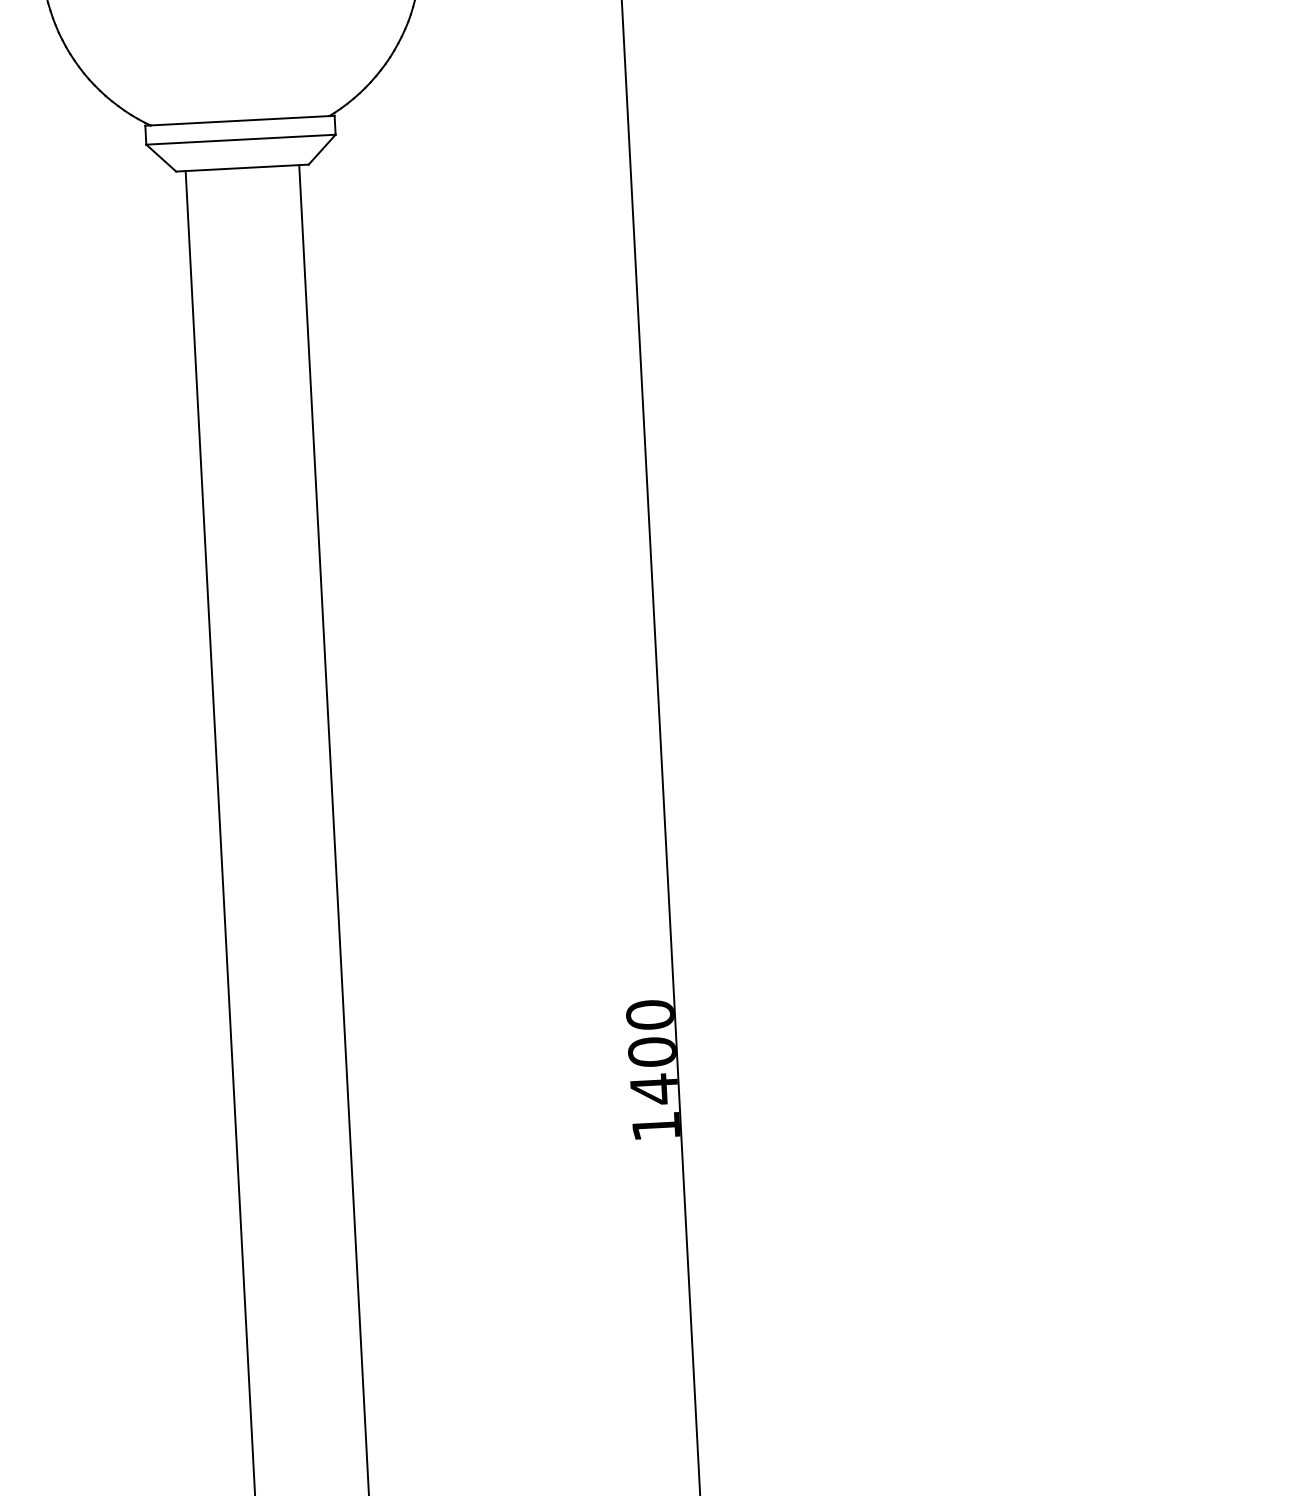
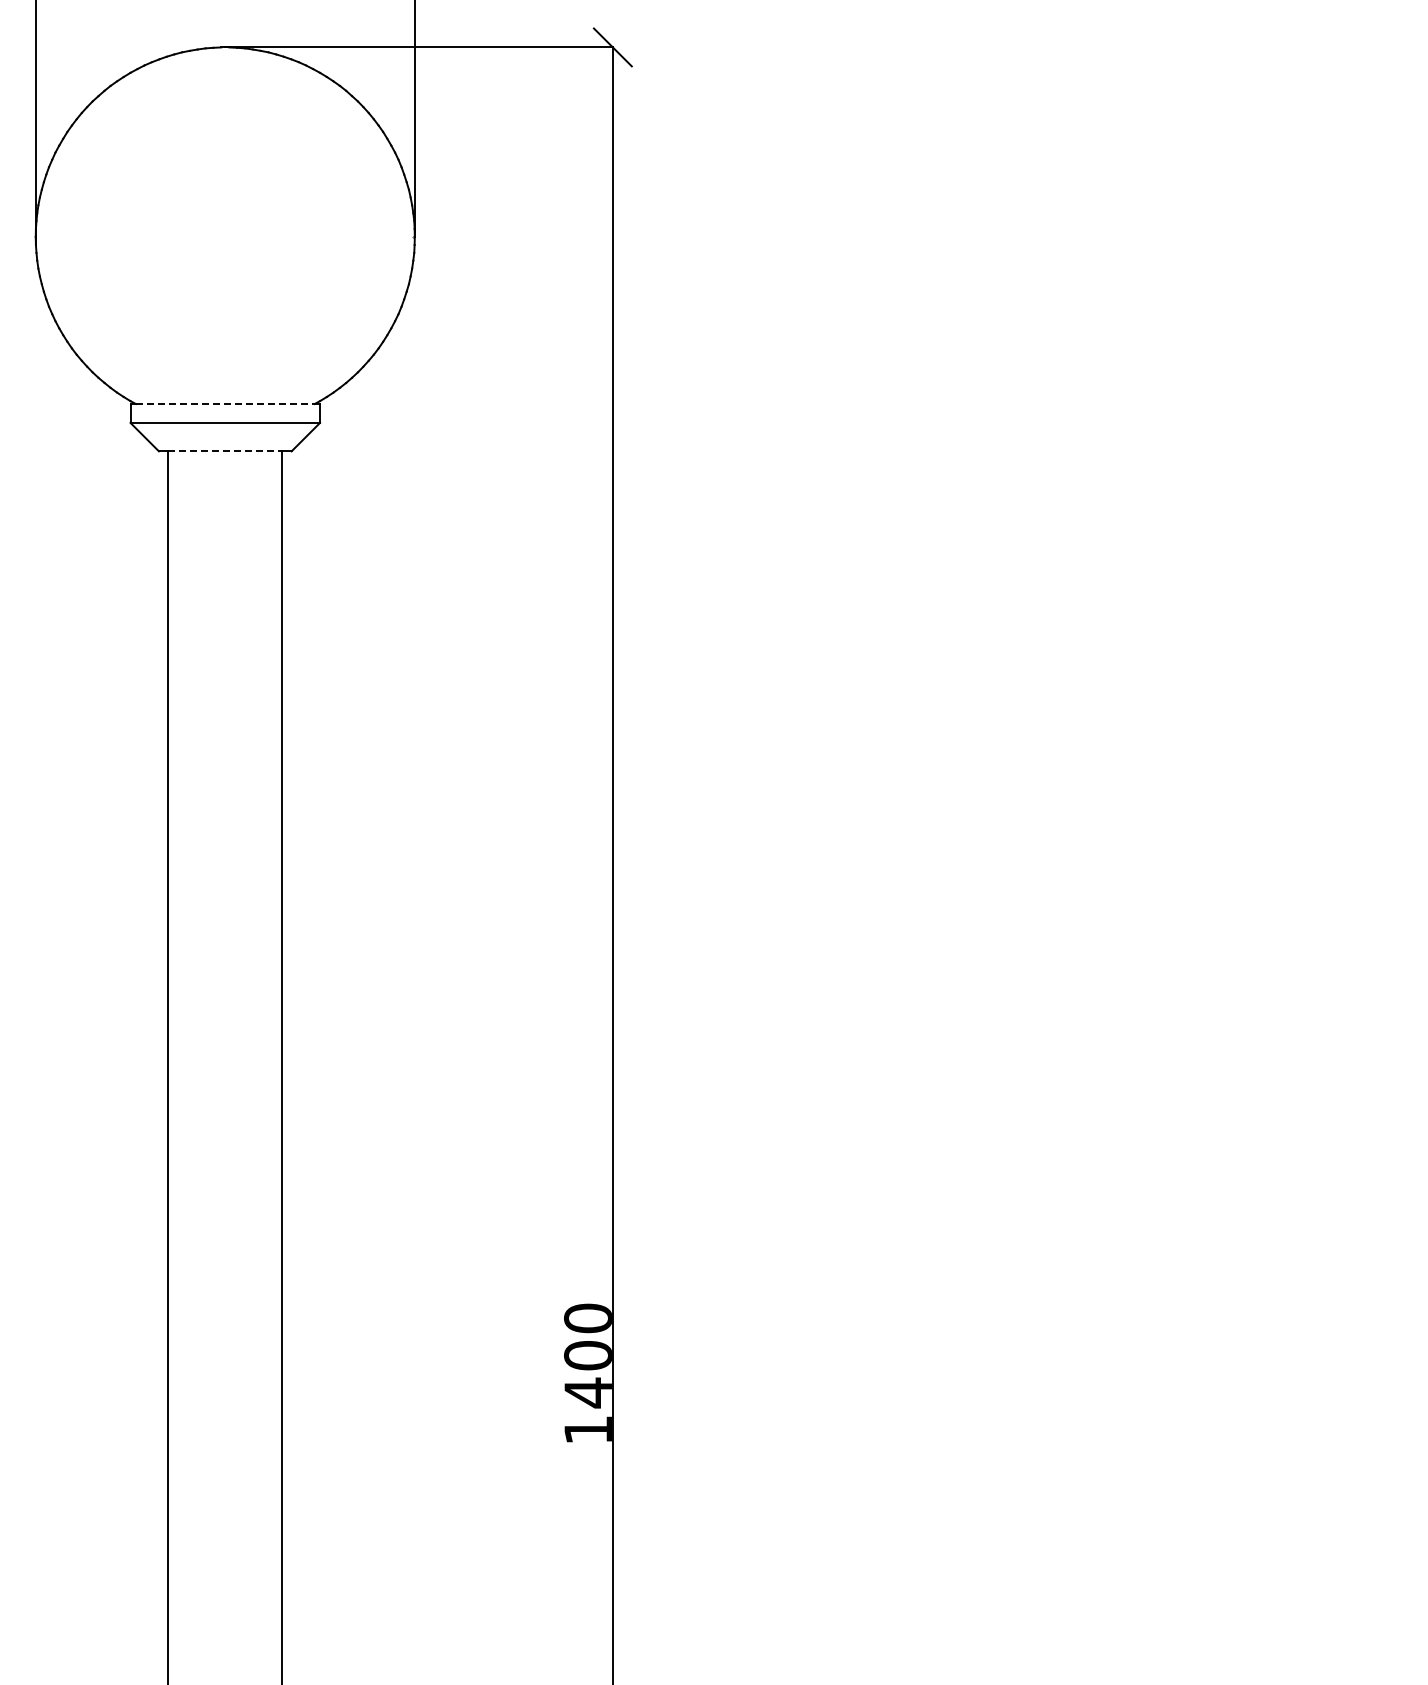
line: (240, 120) -> (225, 403), solid -> dashed
line: (242, 168) -> (225, 451), solid -> dashed

